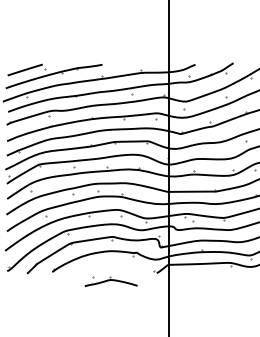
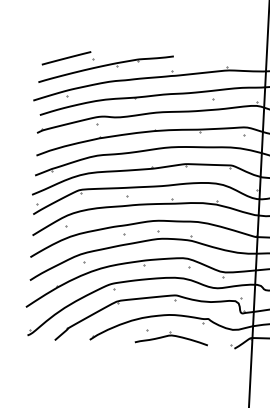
part: (110, 281) -> (170, 337), moved

